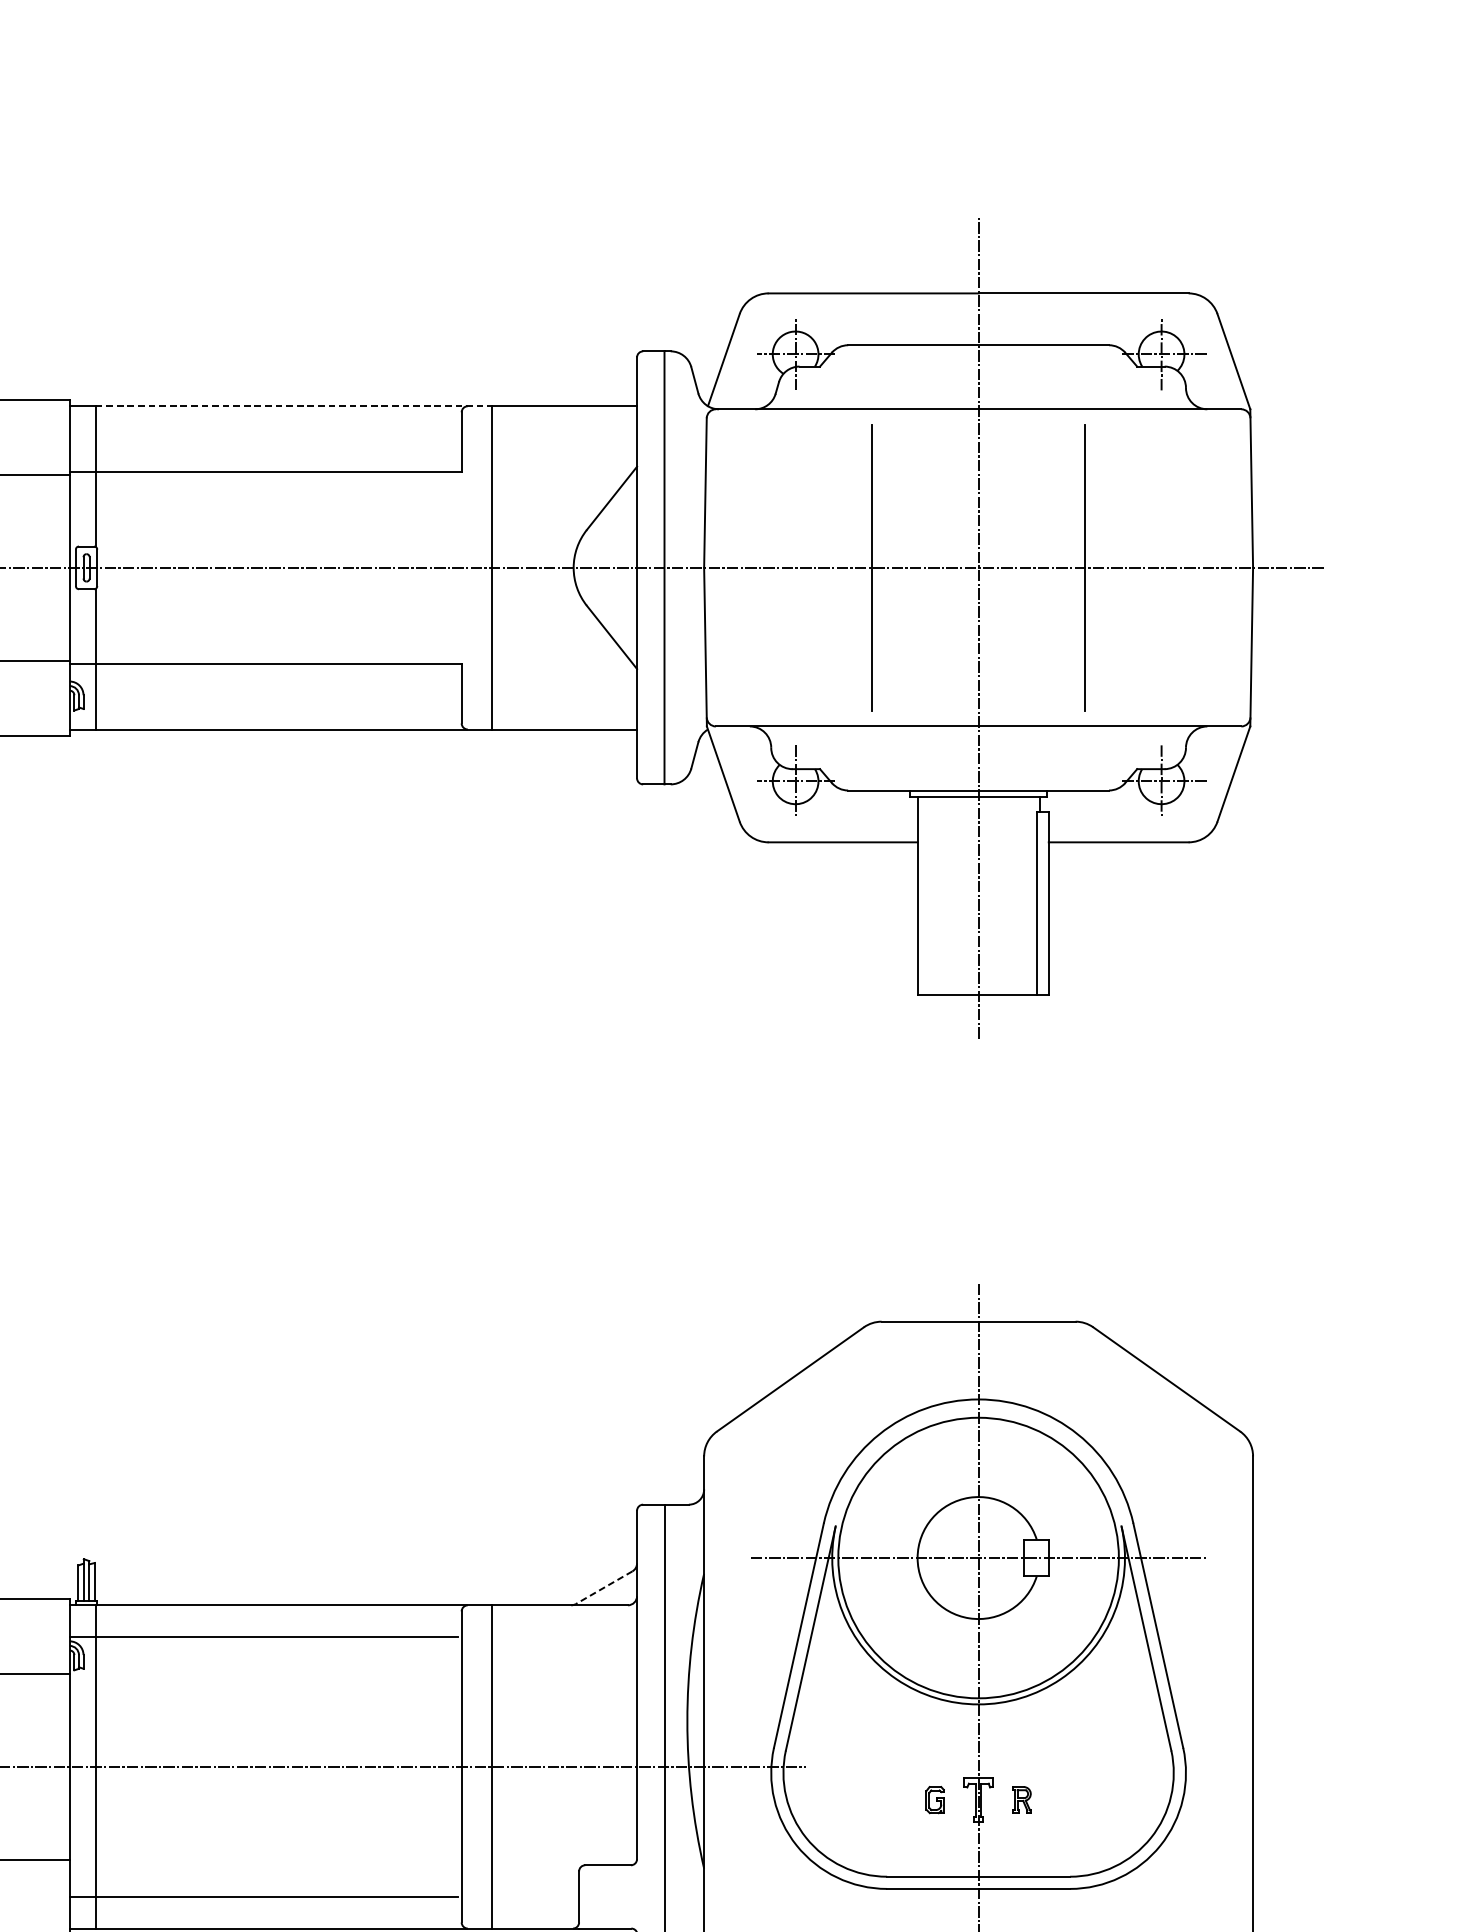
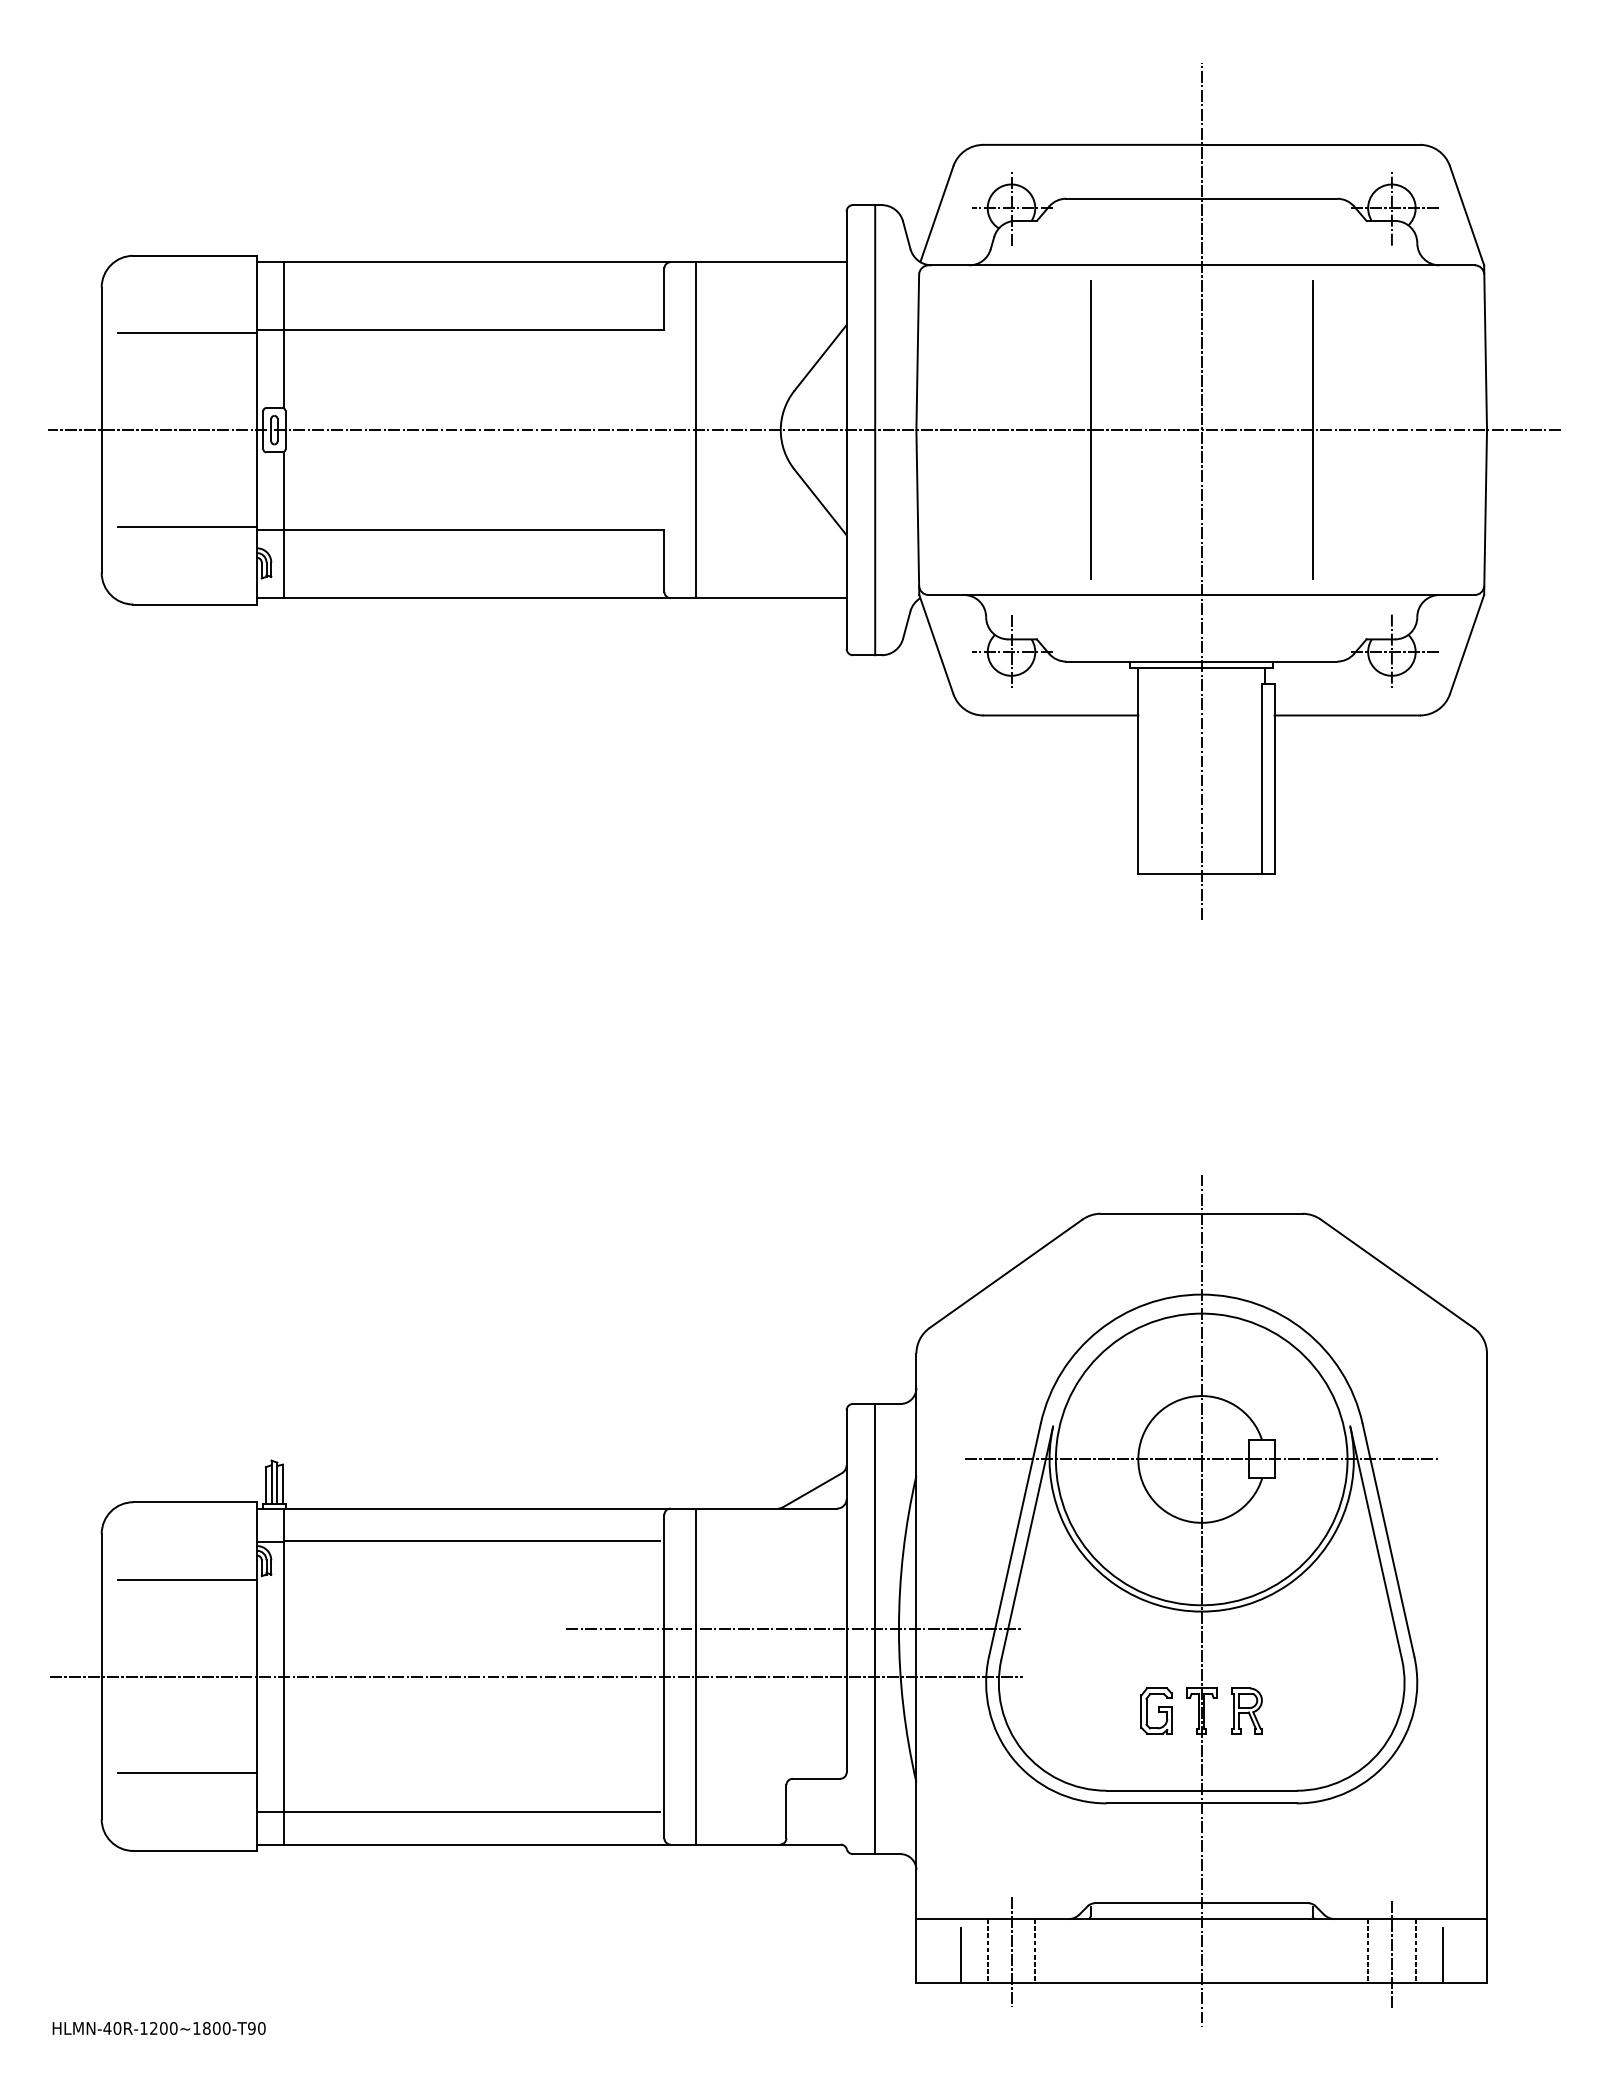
line: (294, 406) -> (490, 262), dashed -> solid
line: (604, 1587) -> (812, 1490), dashed -> solid
line: (586, 1721) -> (794, 1629), added
part: (935, 1799) -> (1156, 1710), size x1.67
part: (1021, 1799) -> (1246, 1710), size x1.67

